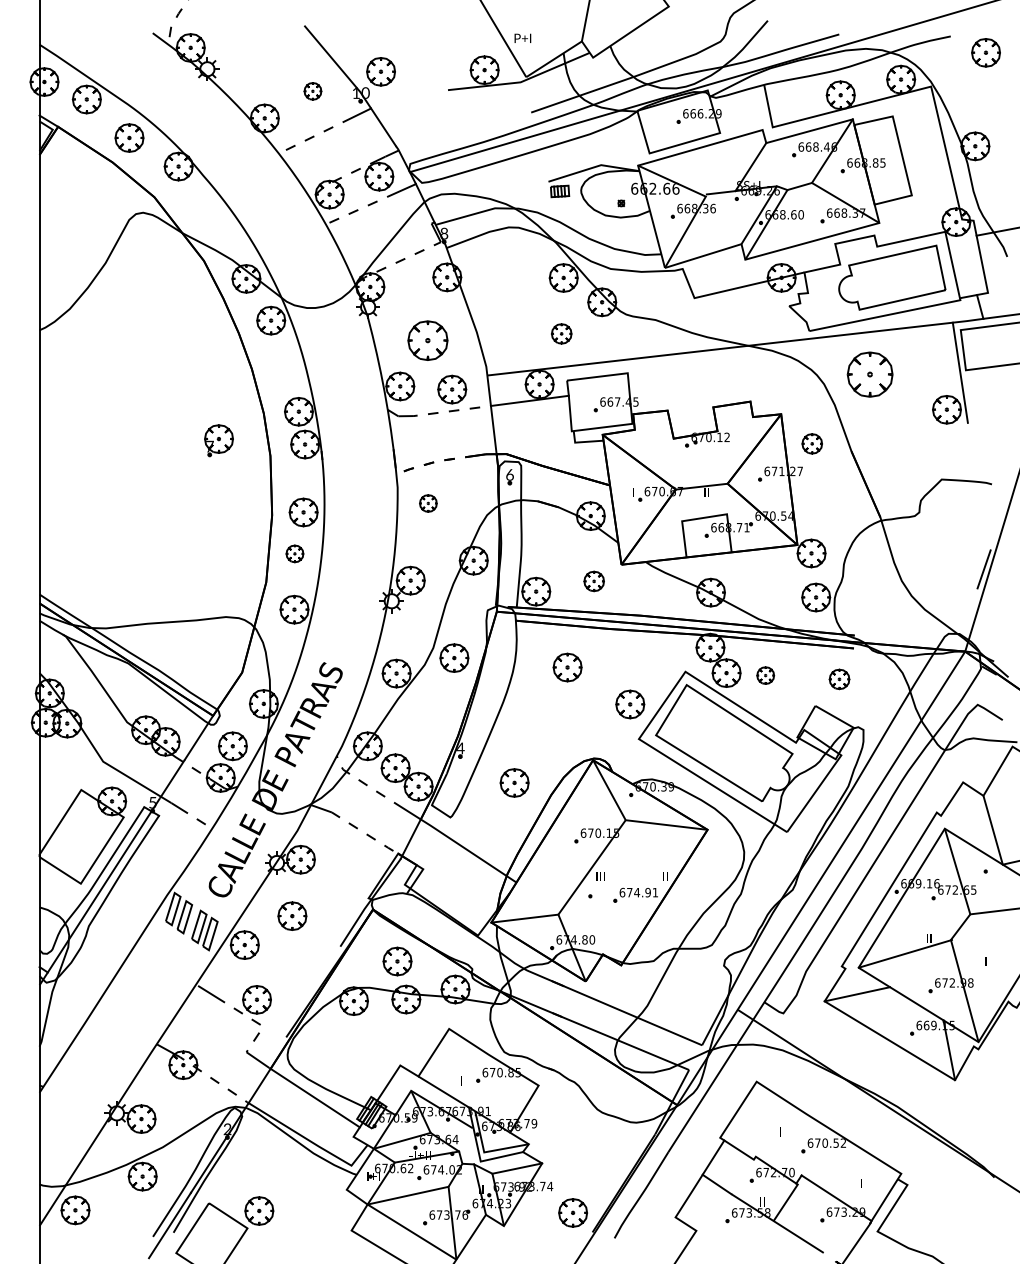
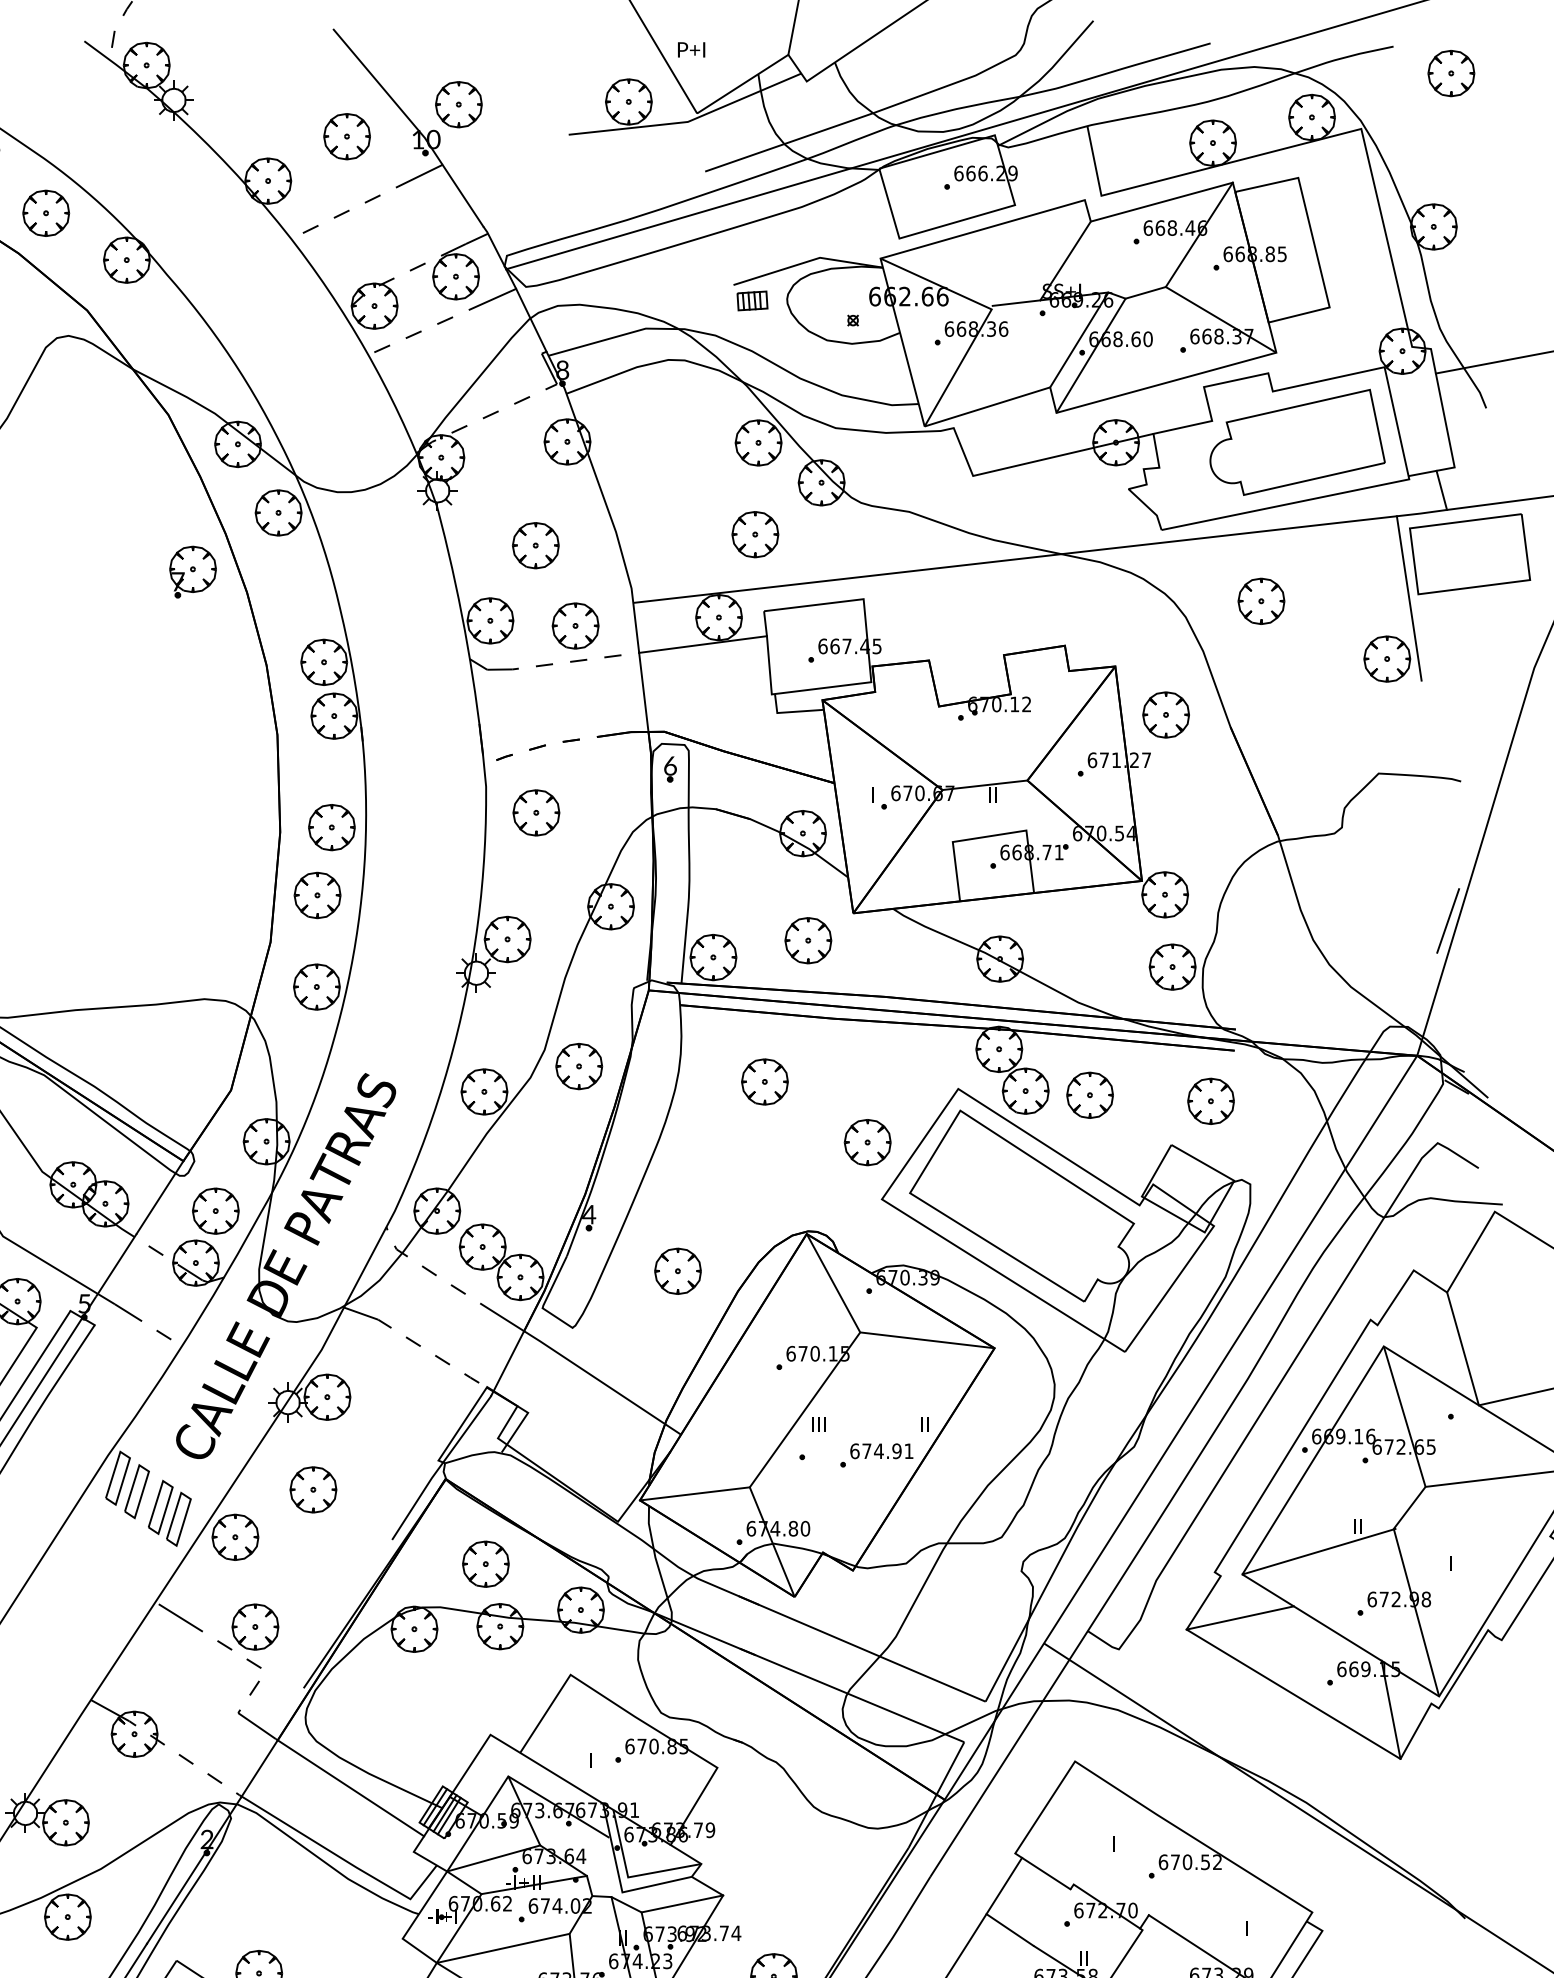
part: (312, 91) -> (346, 136), size x1.67
part: (561, 333) -> (754, 533), size x1.43
part: (427, 340) -> (535, 545), size x0.71
part: (870, 374) -> (1261, 601), size x0.62
part: (218, 440) -> (192, 571), moved
part: (812, 443) -> (1166, 714), size x1.43
part: (428, 503) -> (536, 812), size x1.67
part: (294, 553) -> (316, 894), size x1.67
part: (594, 581) -> (809, 940), size x1.43
part: (765, 675) -> (1089, 1095), size x1.67
part: (839, 679) -> (1210, 1101), size x1.43

